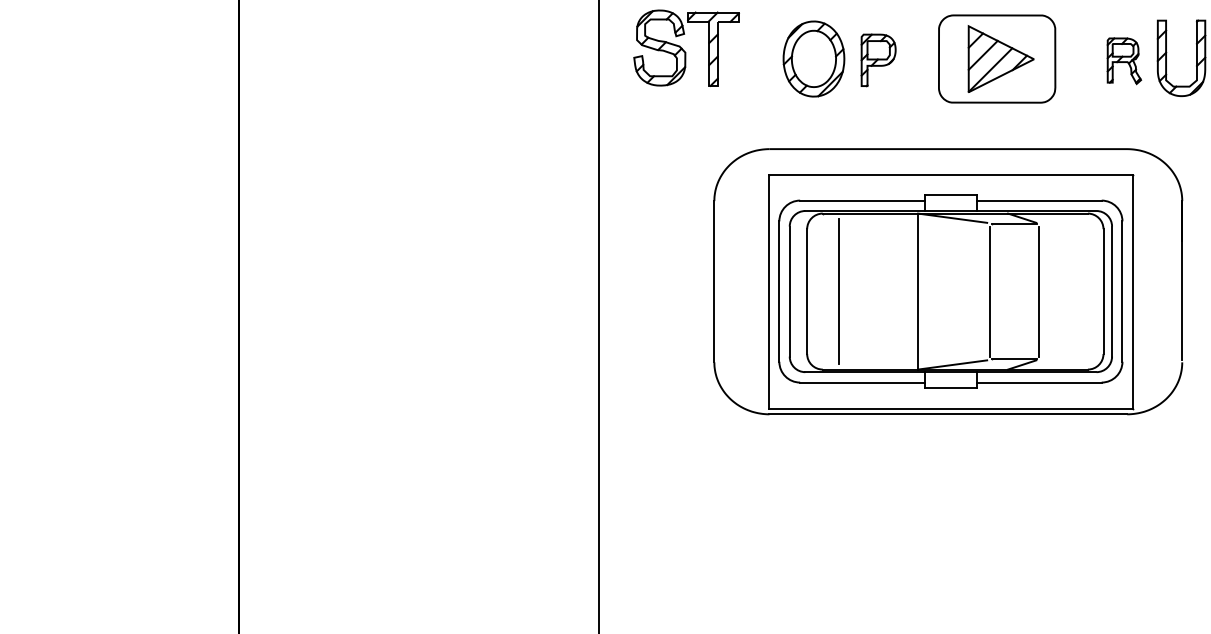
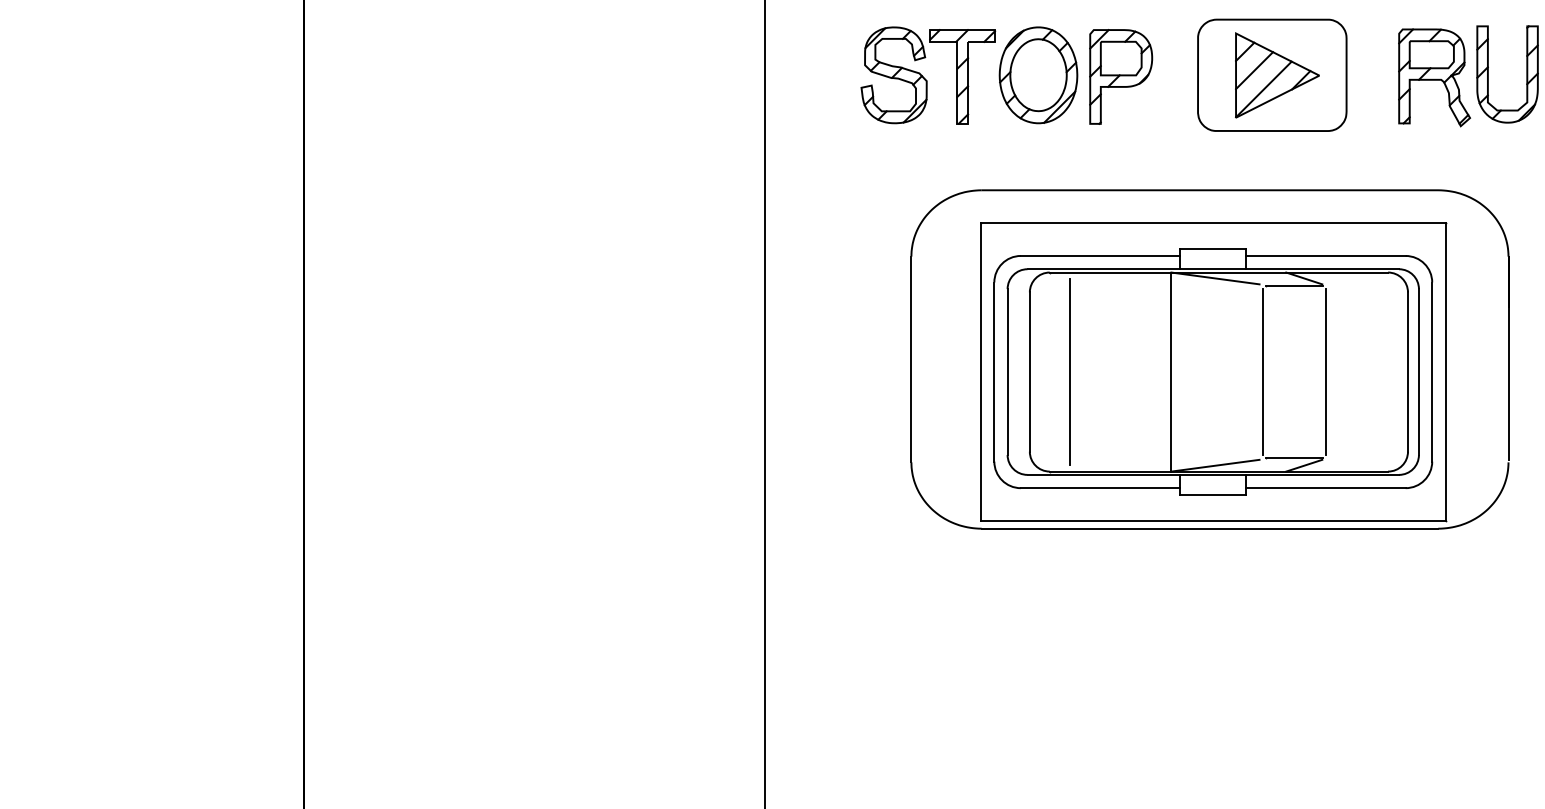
part: (686, 47) -> (928, 74), moved
part: (878, 60) -> (1120, 77), size x1.43
part: (1124, 61) -> (1434, 78), size x1.67

